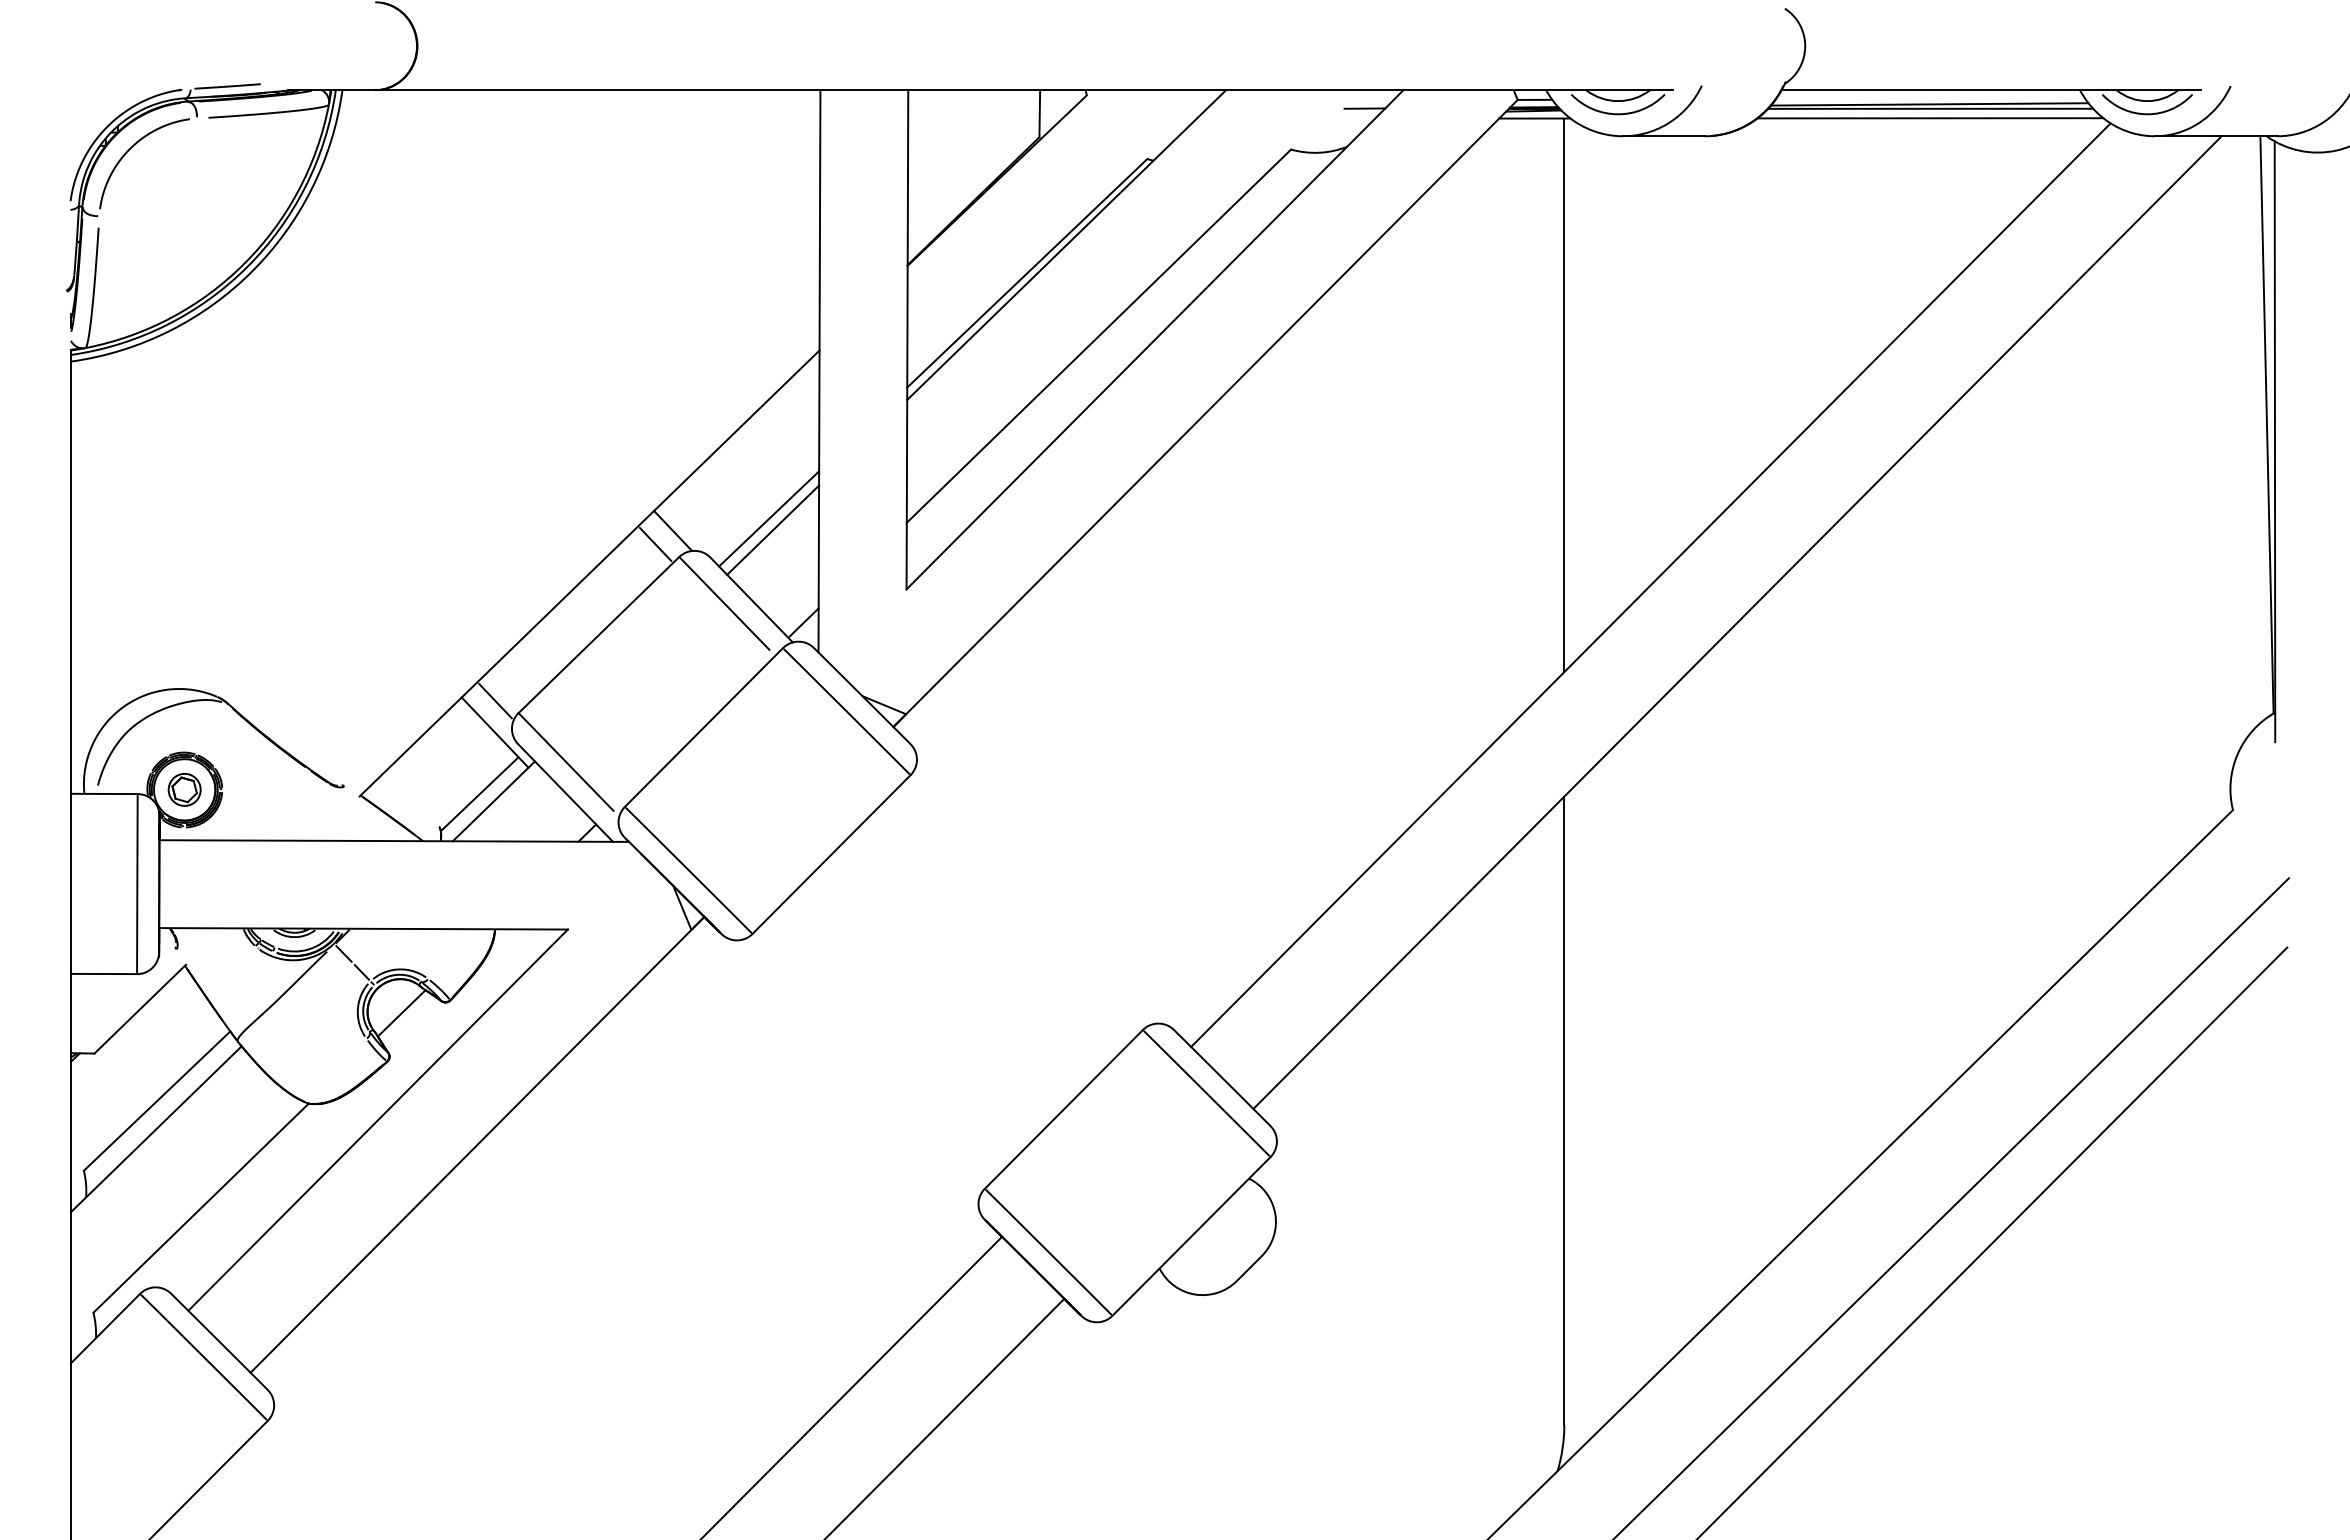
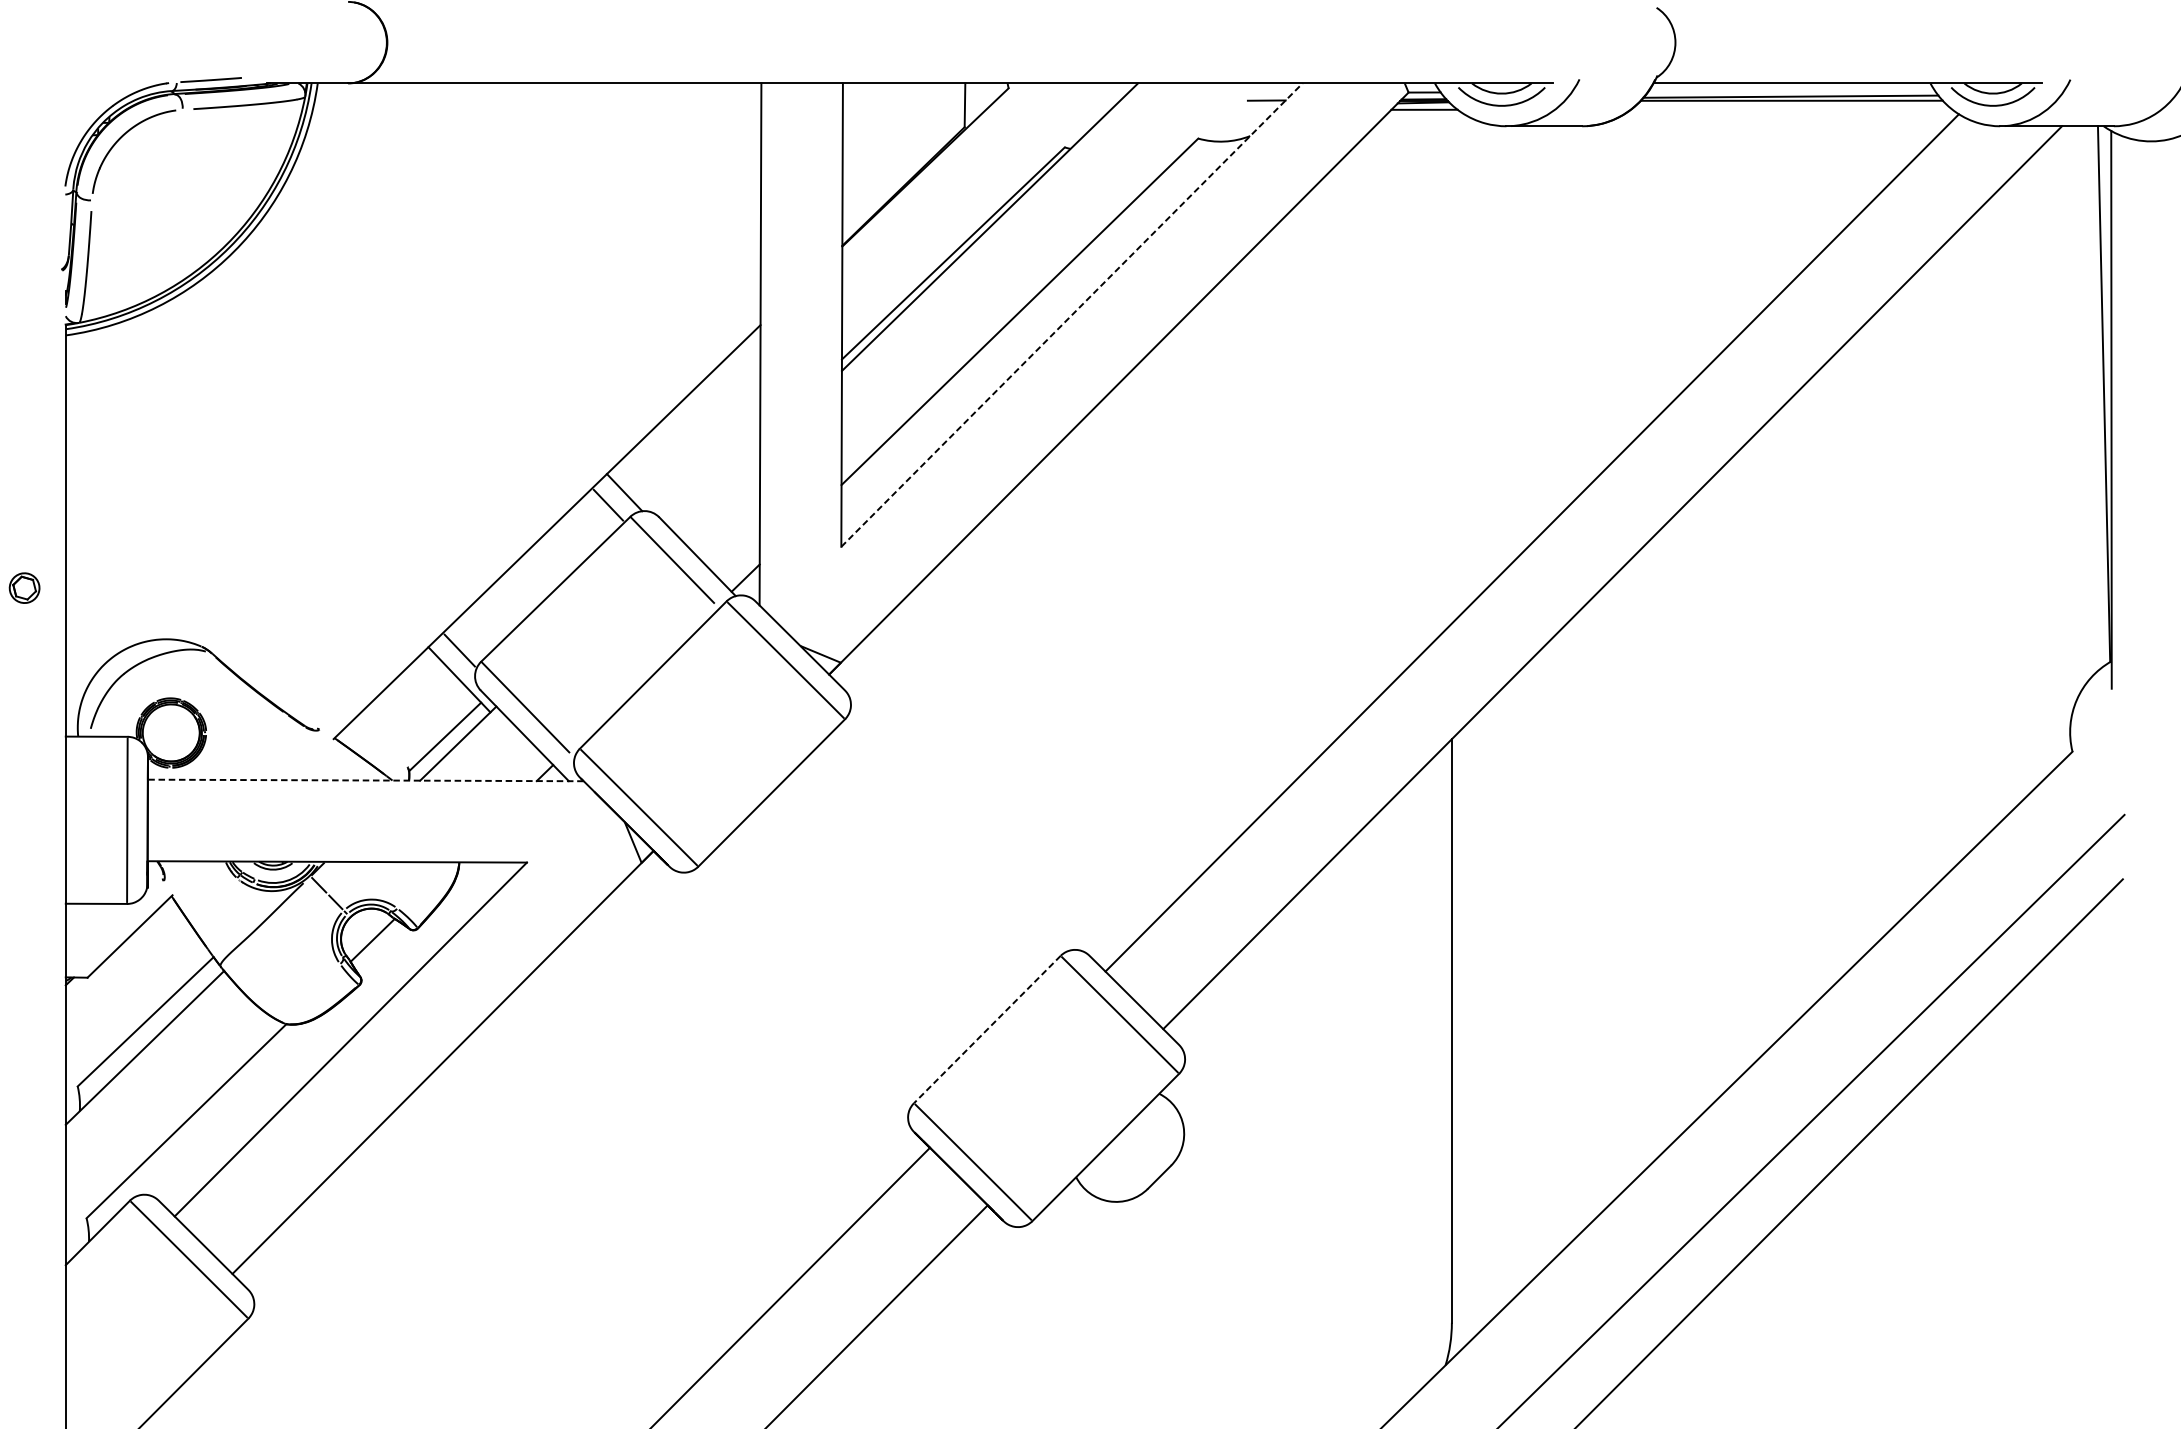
line: (1930, 118) -> (1791, 109), removed
line: (1155, 339) -> (1072, 314), solid -> dashed
line: (1564, 395) -> (1452, 366), removed
line: (769, 518) -> (714, 481), removed
line: (773, 529) -> (717, 491), removed
part: (184, 789) -> (24, 587), moved
line: (394, 841) -> (366, 780), solid -> dashed
line: (1063, 1109) -> (987, 1029), solid -> dashed

